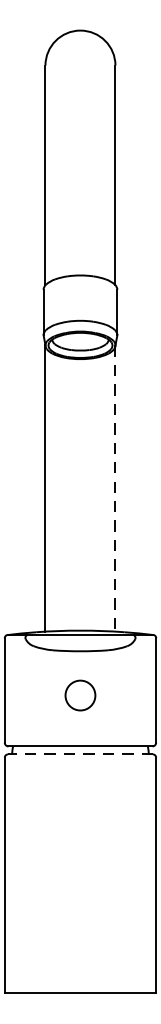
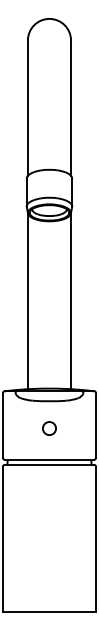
line: (116, 489) -> (71, 301), dashed -> solid
circle: (80, 695) -> (49, 428), size x0.71
line: (80, 753) -> (49, 464), dashed -> solid

